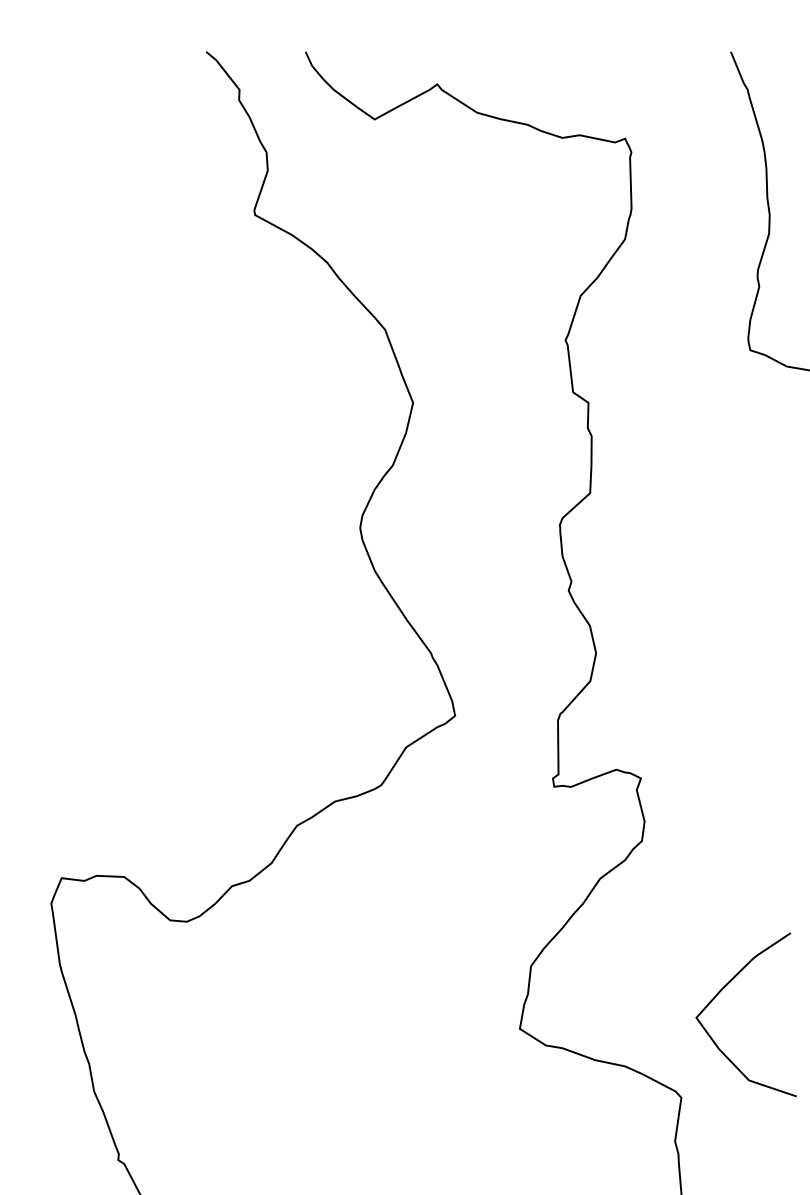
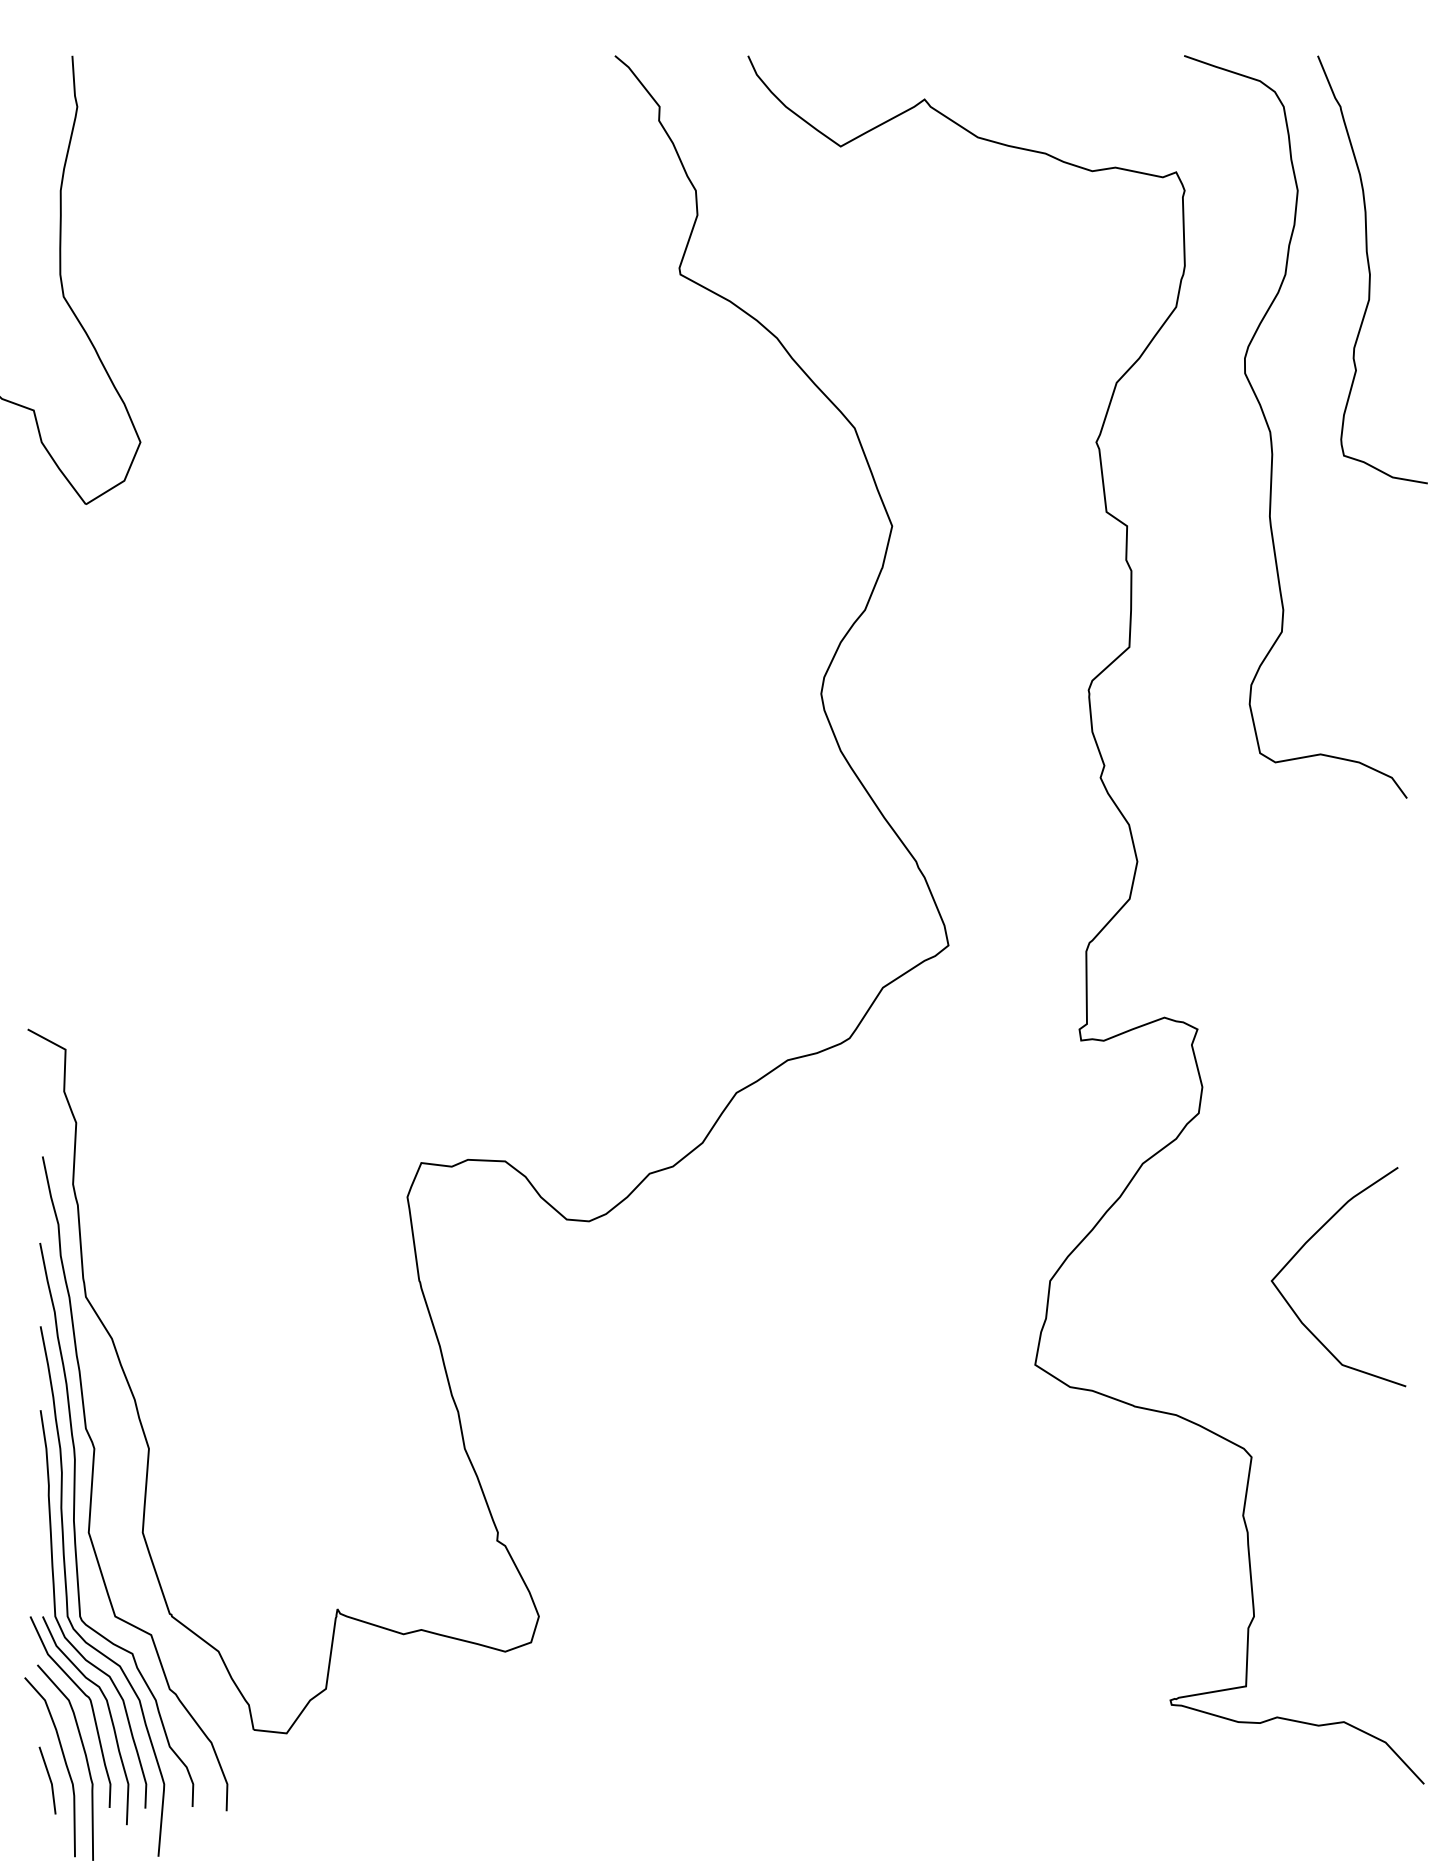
curve: (696, 332) -> (1271, 432), added
curve: (720, 992) -> (1303, 1247), moved

